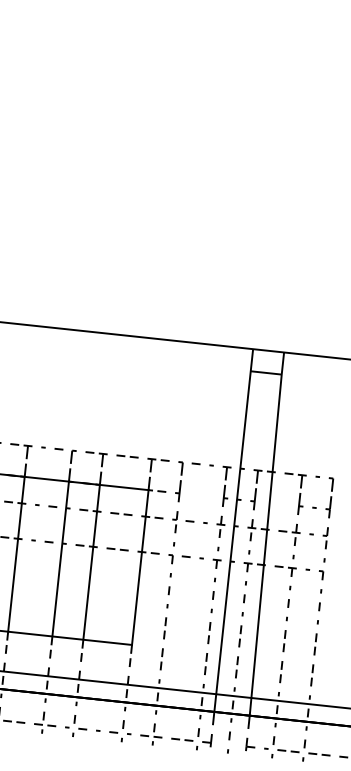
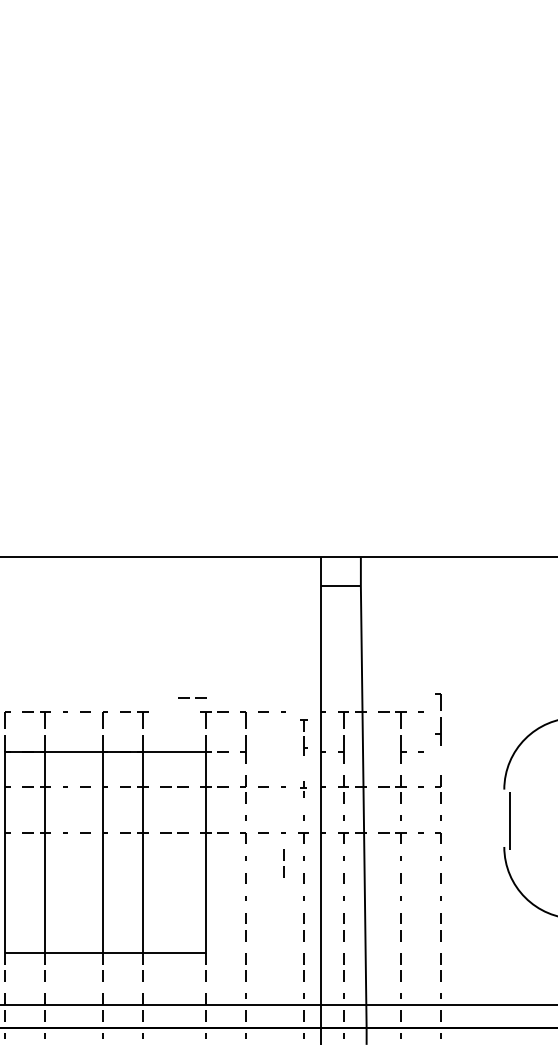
line: (125, 455) -> (189, 697), moved
part: (224, 486) -> (303, 737), size x0.7
part: (329, 497) -> (438, 719), moved
part: (220, 526) -> (303, 789), size x0.6
line: (199, 579) -> (283, 860), added

